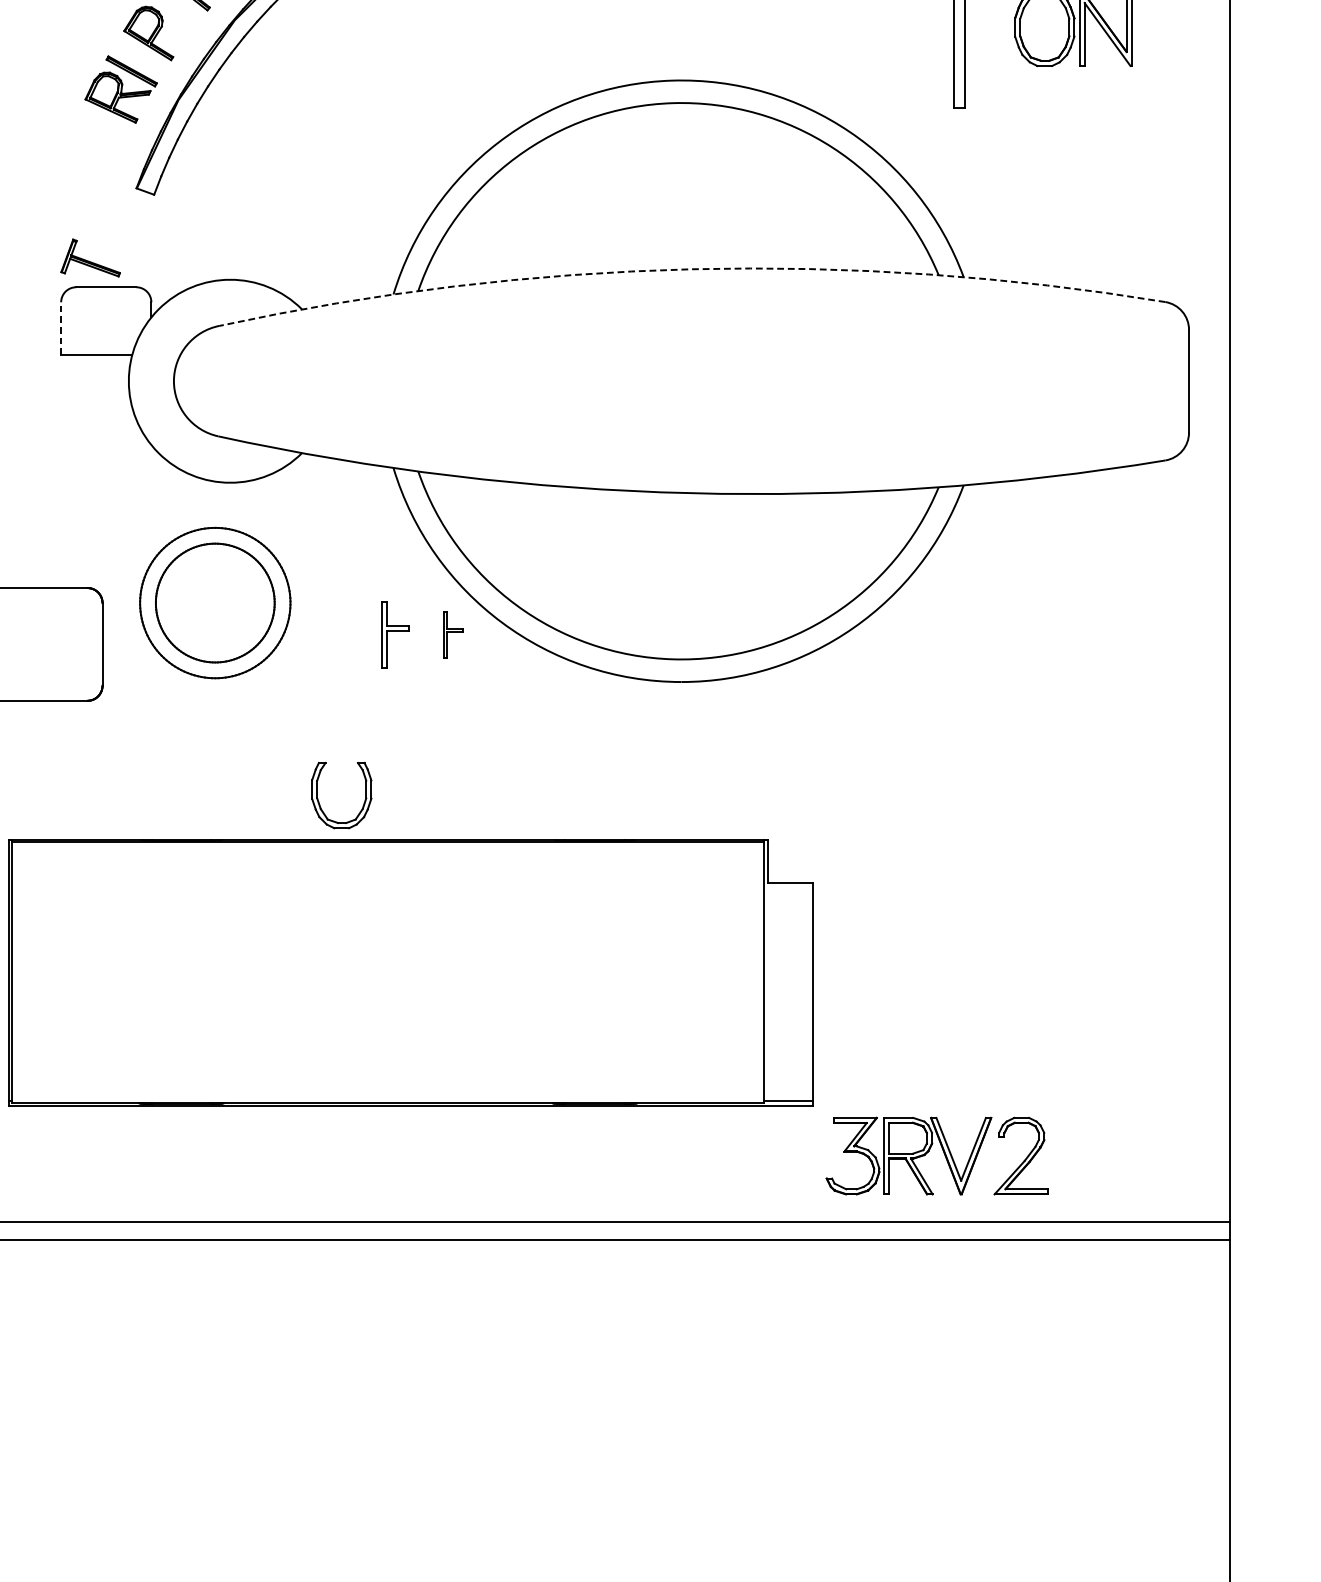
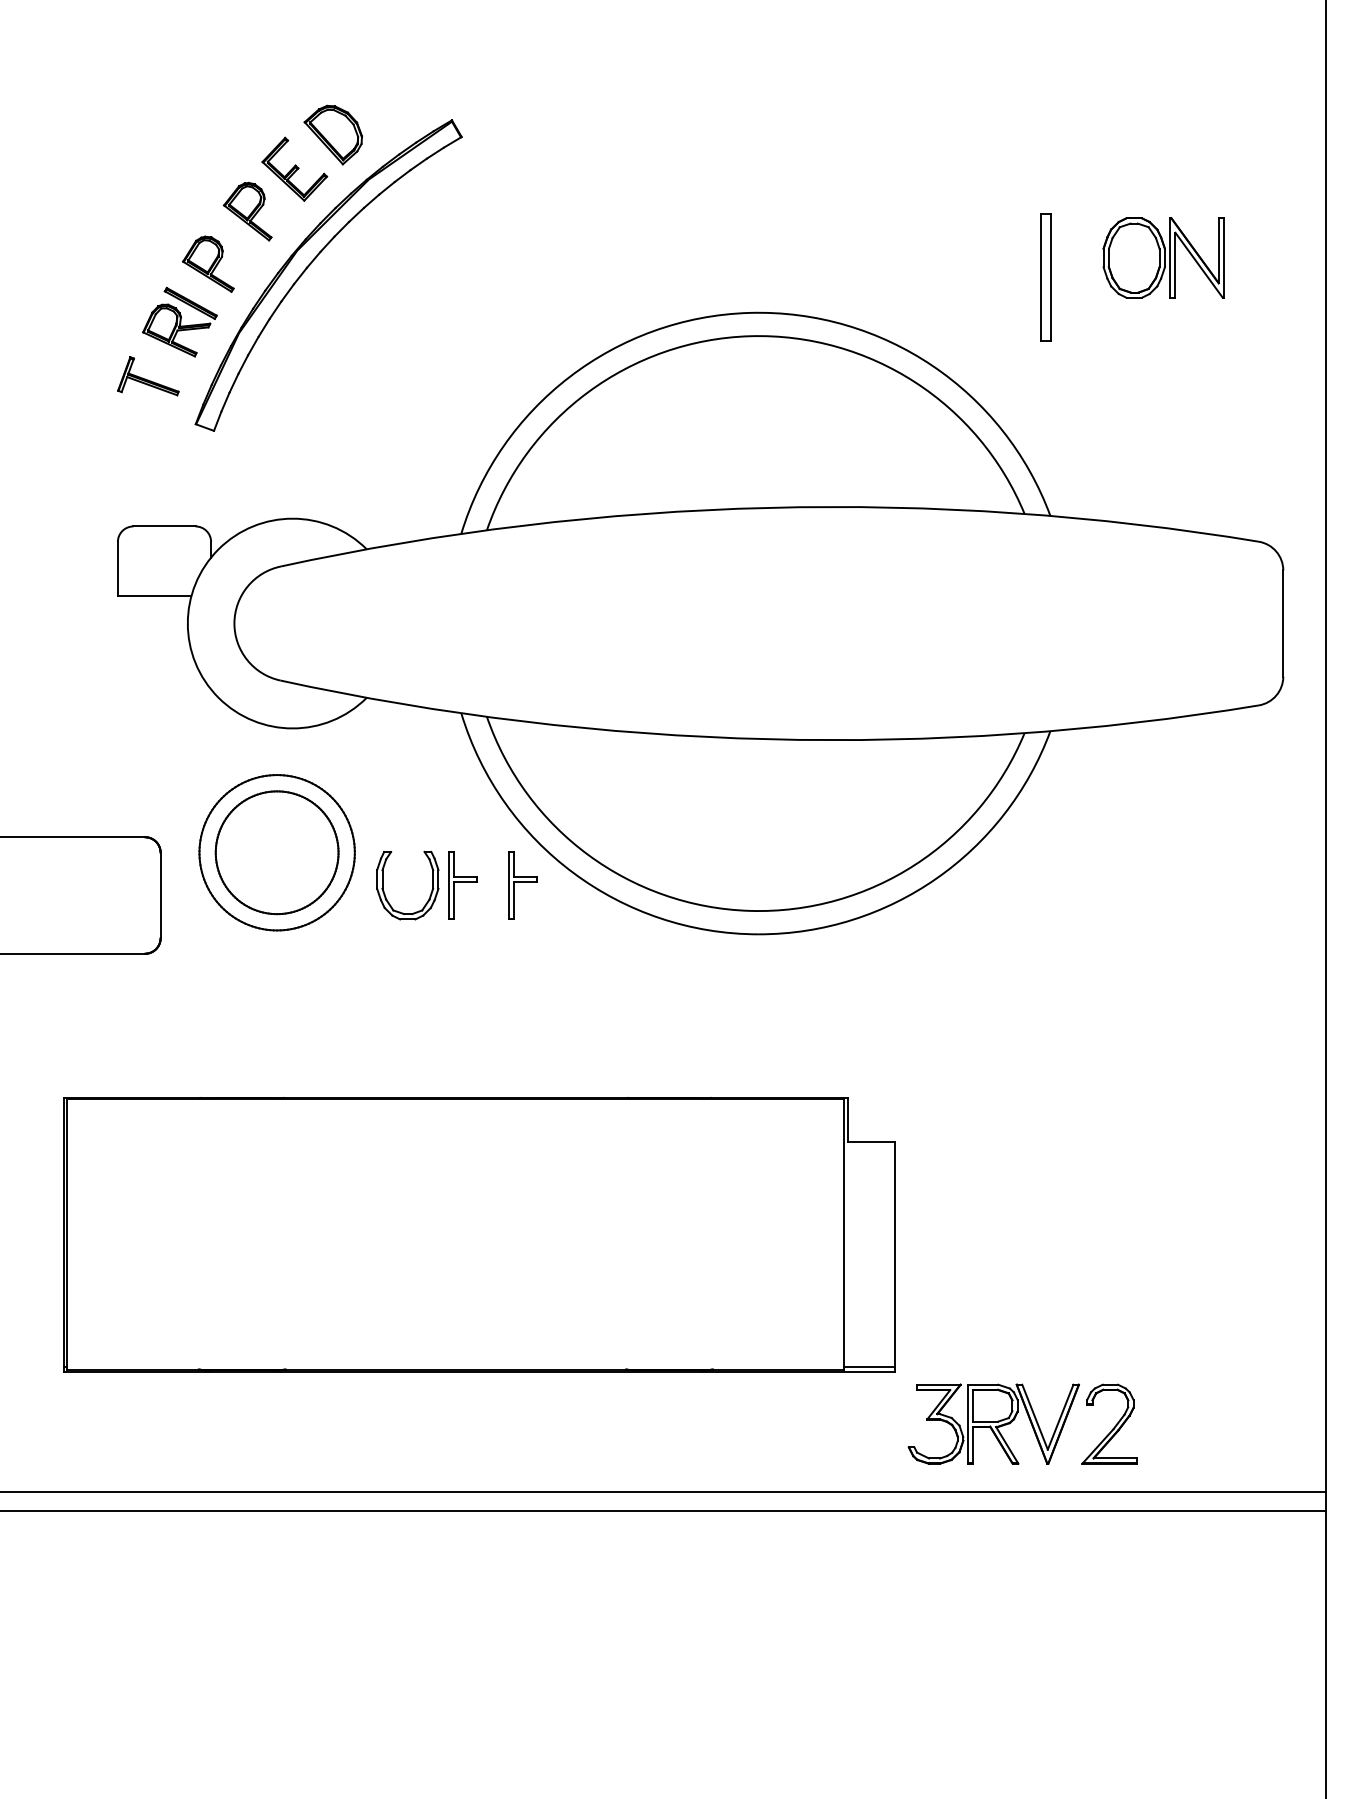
part: (90, 258) -> (148, 376), moved
arc: (690, 268) -> (768, 507), dashed -> solid
line: (60, 327) -> (117, 568), dashed -> solid
part: (452, 634) -> (522, 885), size x1.43
part: (320, 803) -> (385, 893), moved

